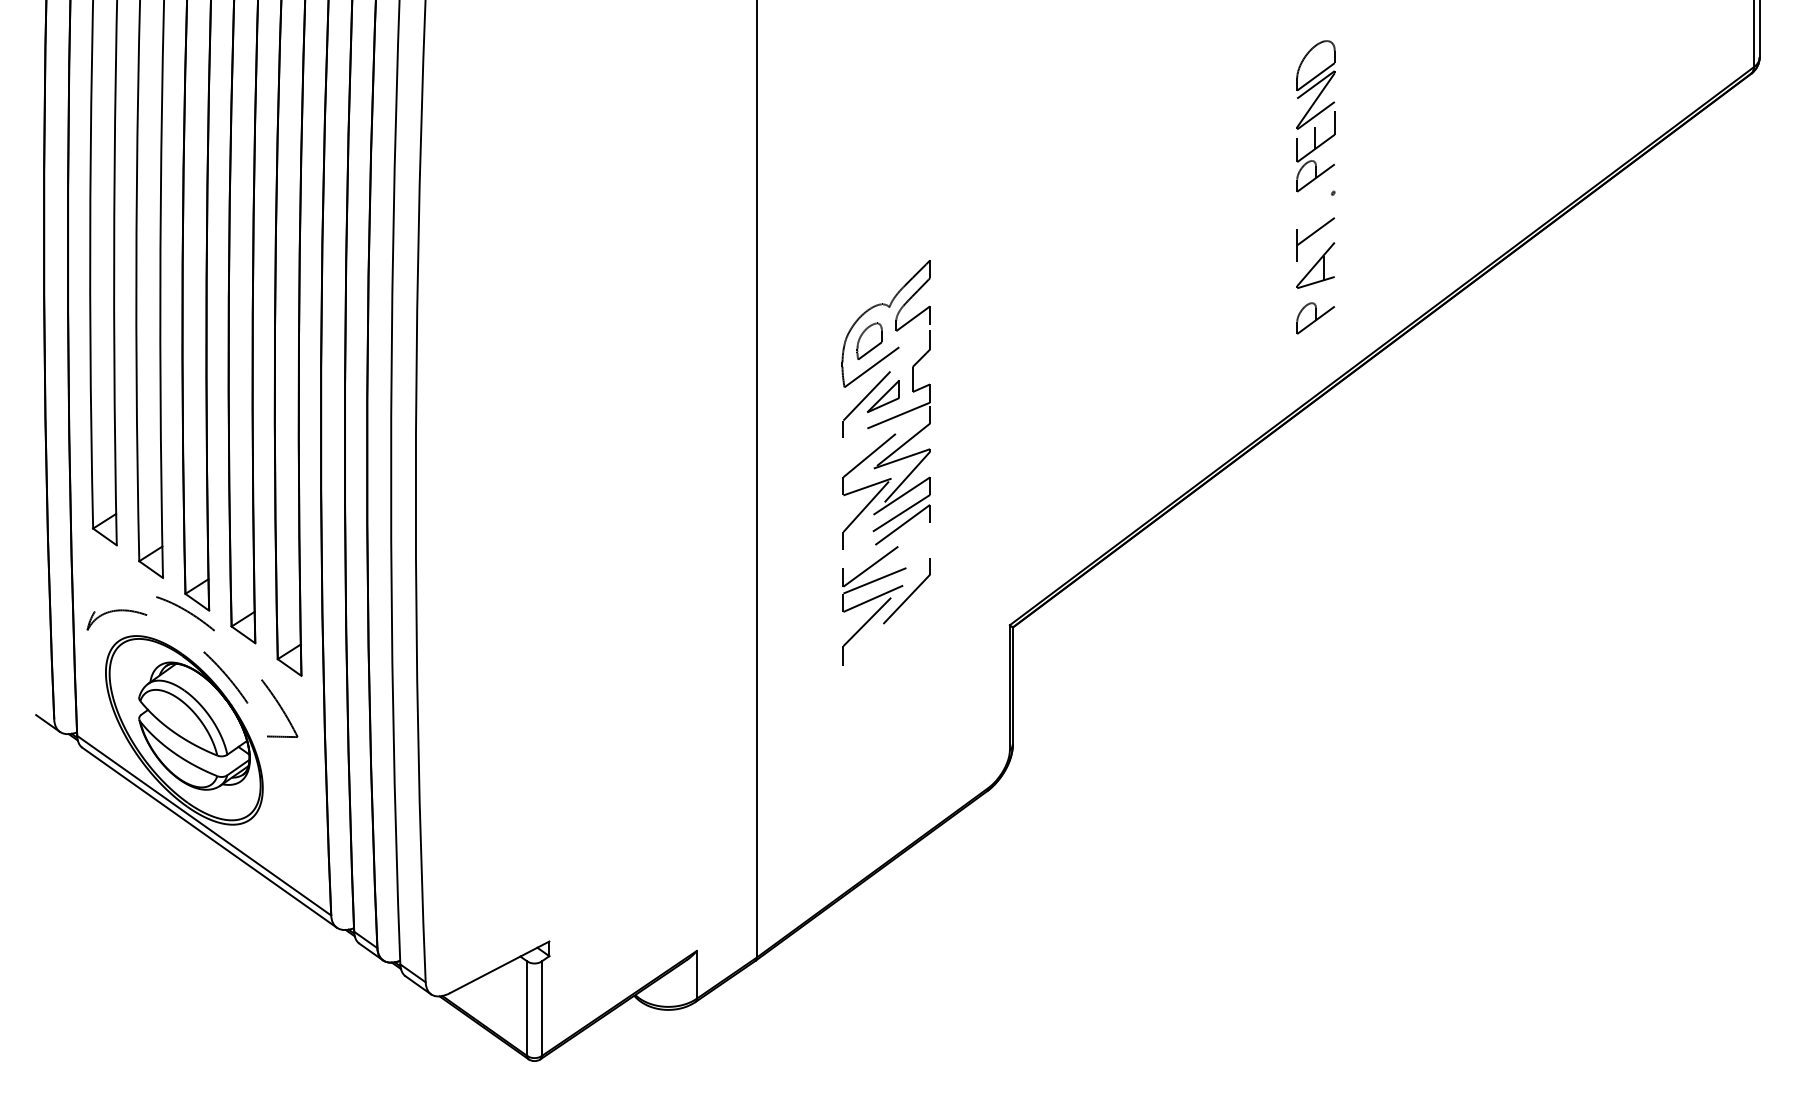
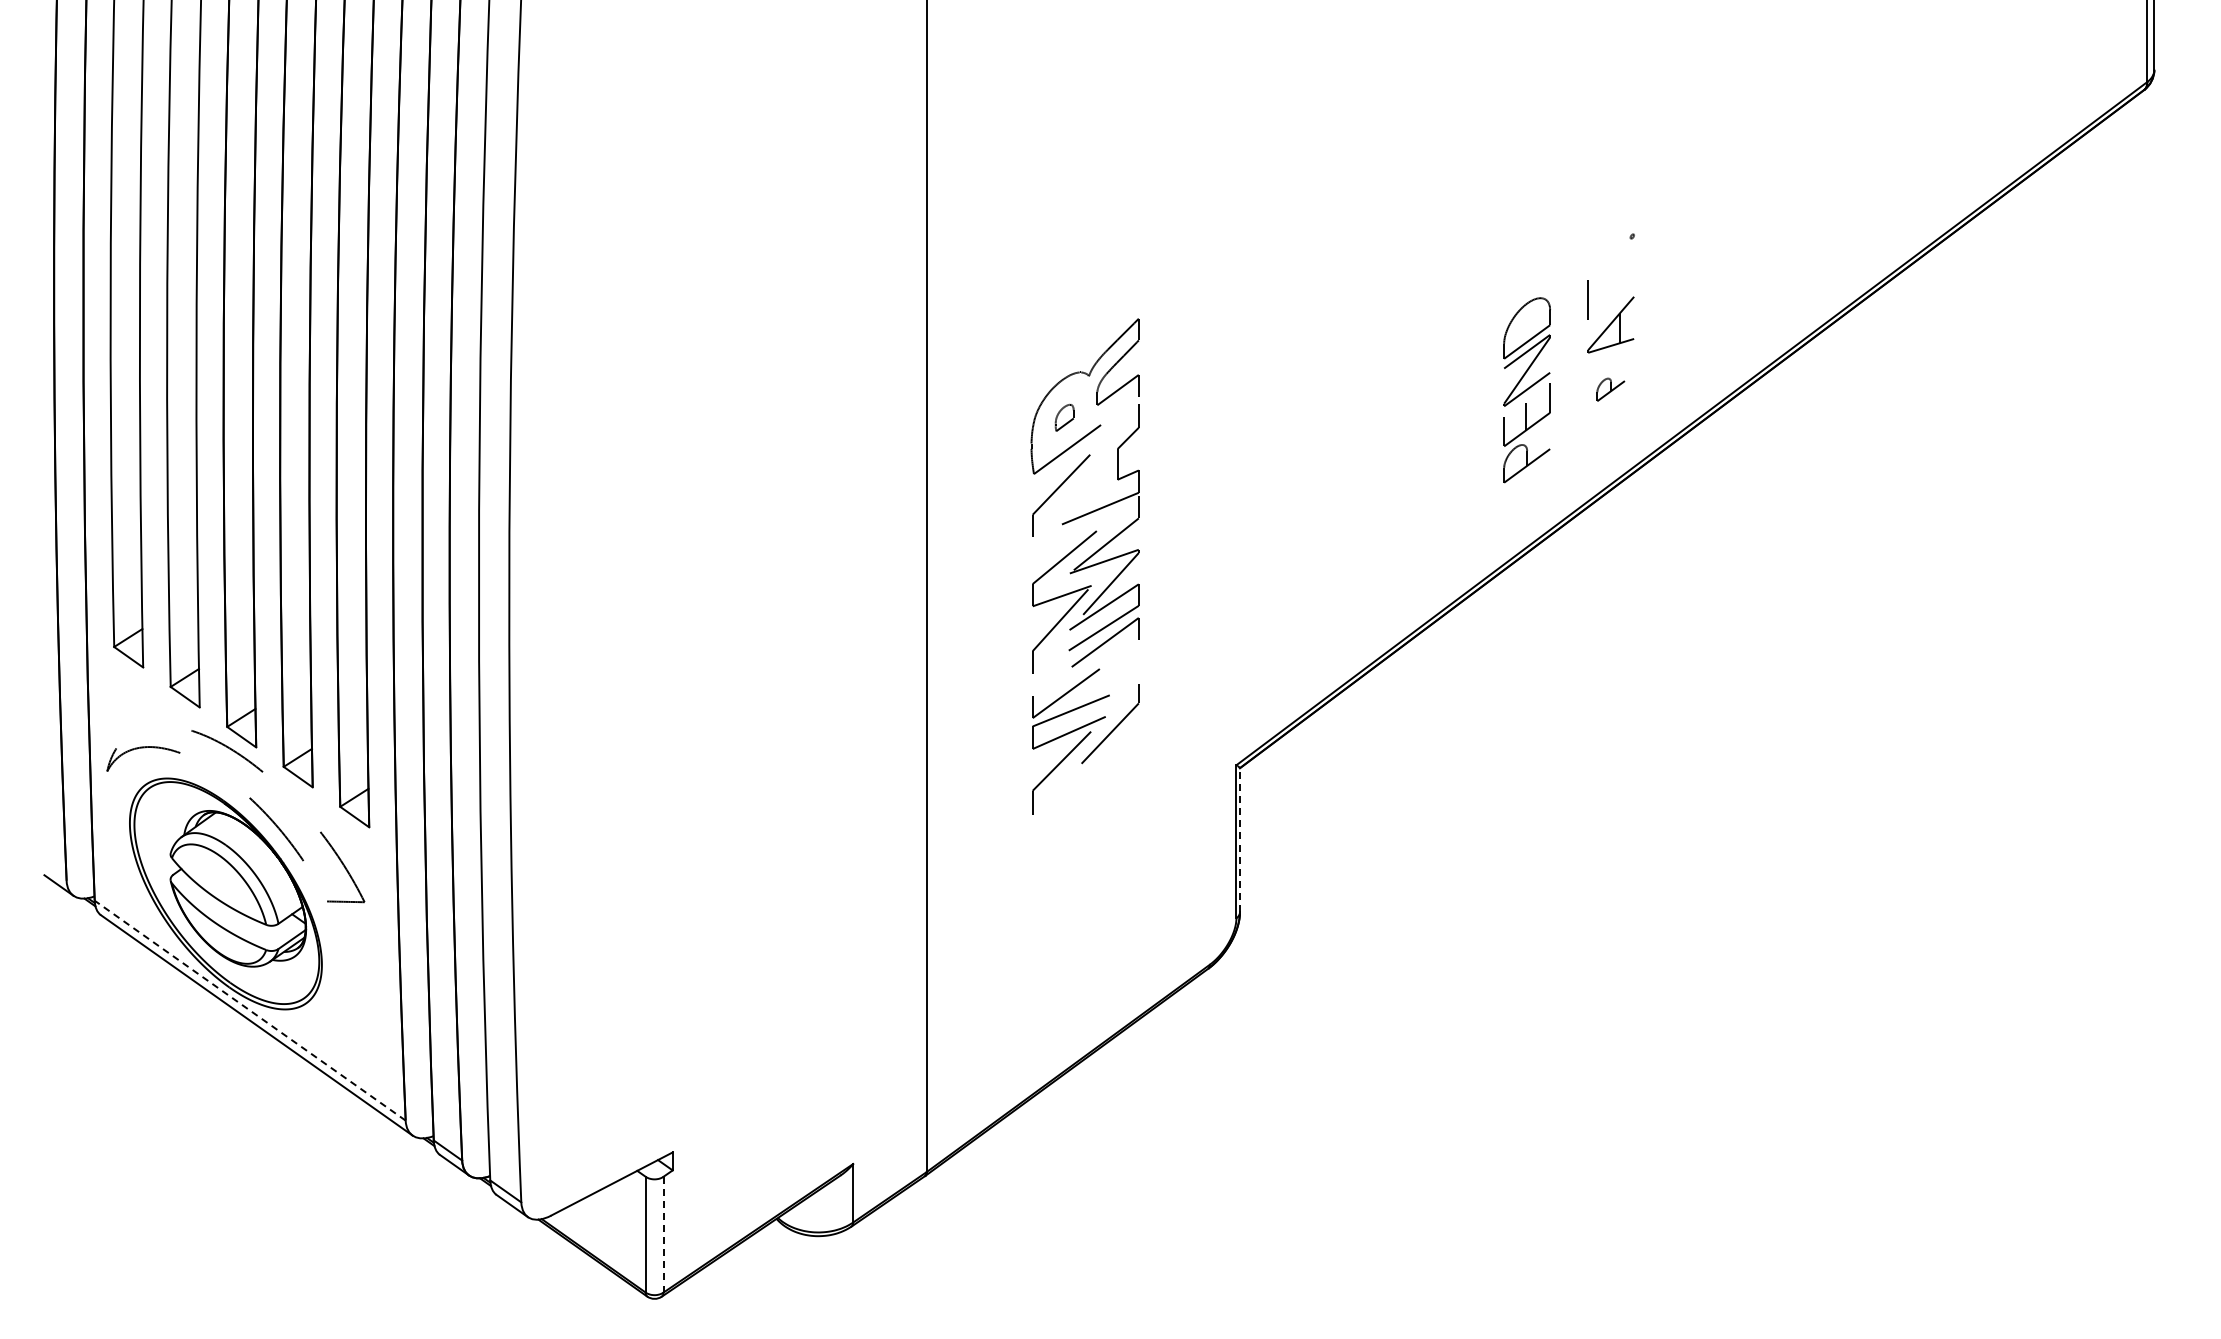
part: (1315, 116) -> (1526, 390), moved
line: (1316, 231) -> (1611, 283), removed
part: (1315, 318) -> (1610, 389), size x0.6
part: (869, 341) -> (1064, 417), size x0.6
part: (883, 396) -> (1081, 485), removed
line: (1013, 686) -> (1240, 840), solid -> dashed
line: (203, 825) -> (249, 1010), solid -> dashed
line: (541, 1008) -> (663, 1234), solid -> dashed

